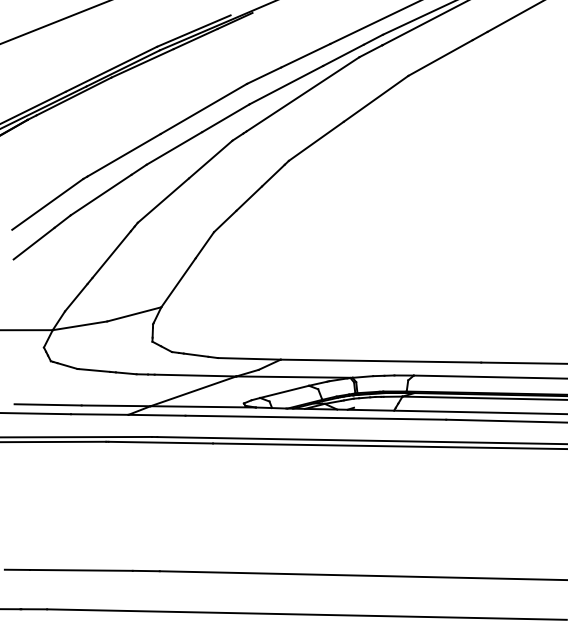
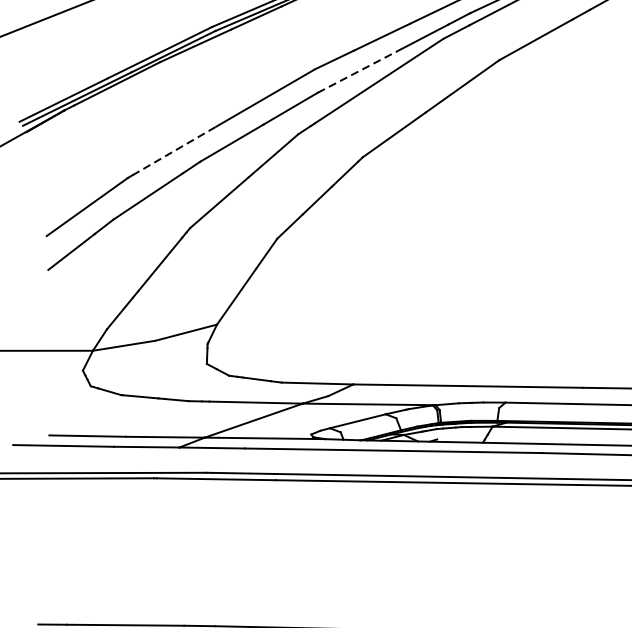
line: (286, 85) -> (360, 71), solid -> dashed
line: (124, 155) -> (174, 151), solid -> dashed

